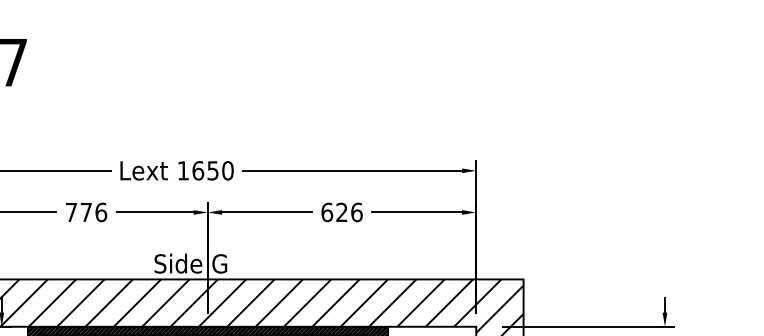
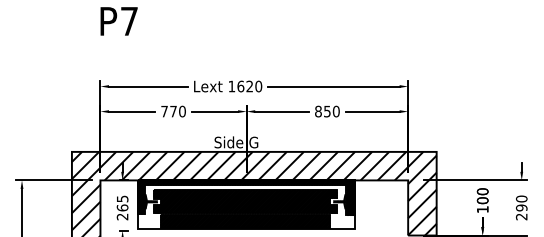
text: (212, 170) -> (249, 86), 1650 -> 1620
text: (101, 210) -> (182, 110), 776 -> 770
text: (342, 212) -> (327, 111), 626 -> 850

